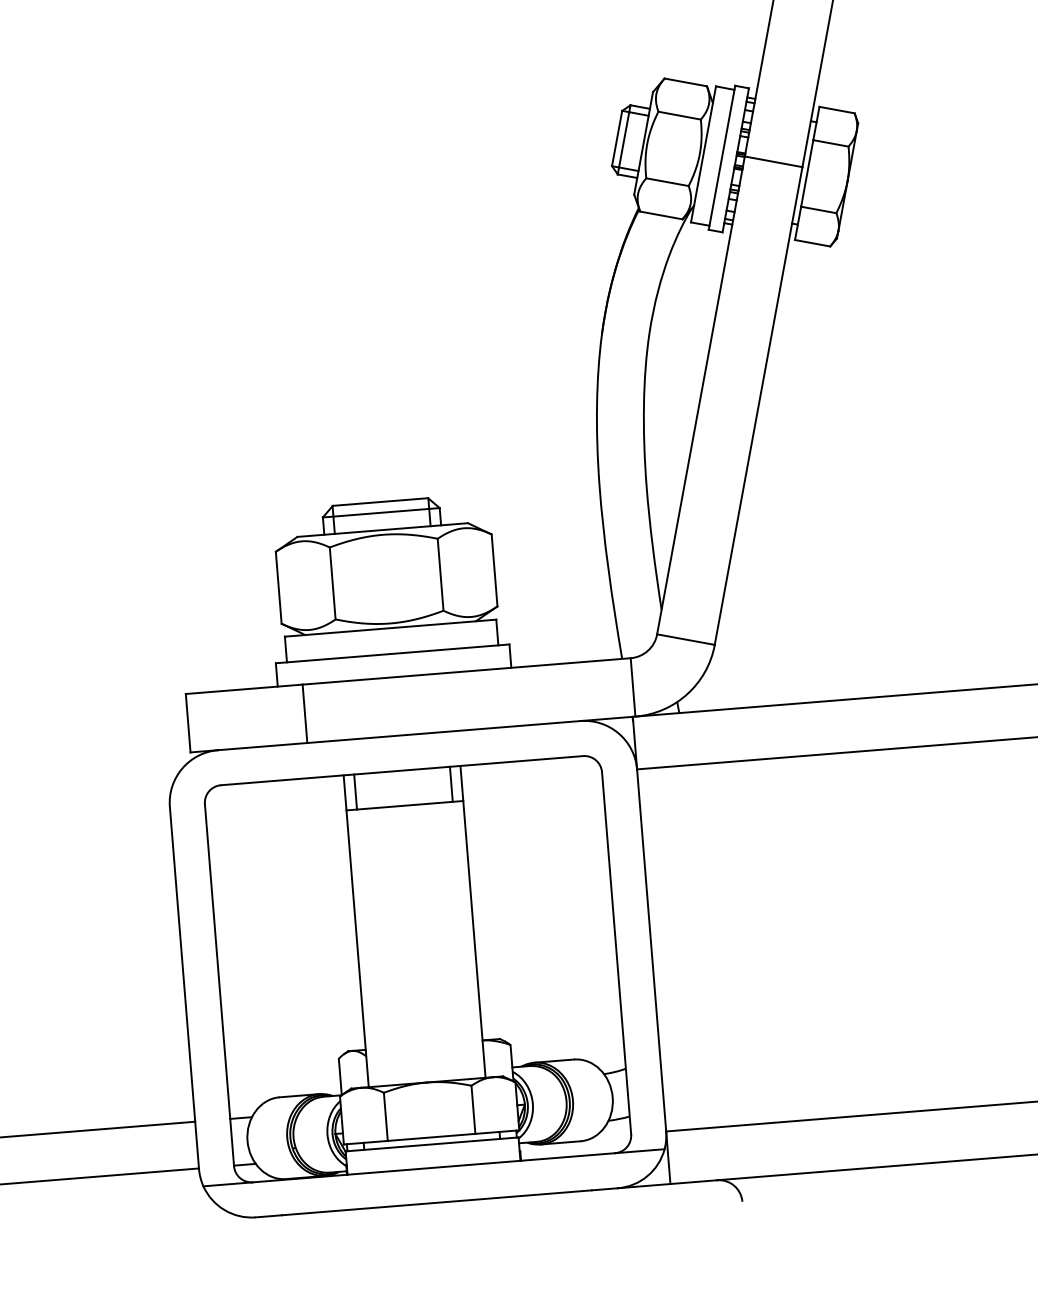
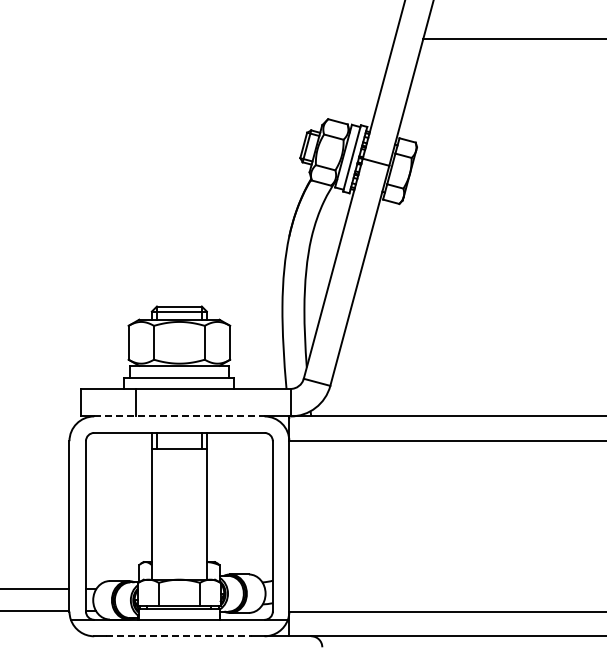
line: (399, 735) -> (179, 416), solid -> dashed
line: (437, 1203) -> (179, 636), solid -> dashed

